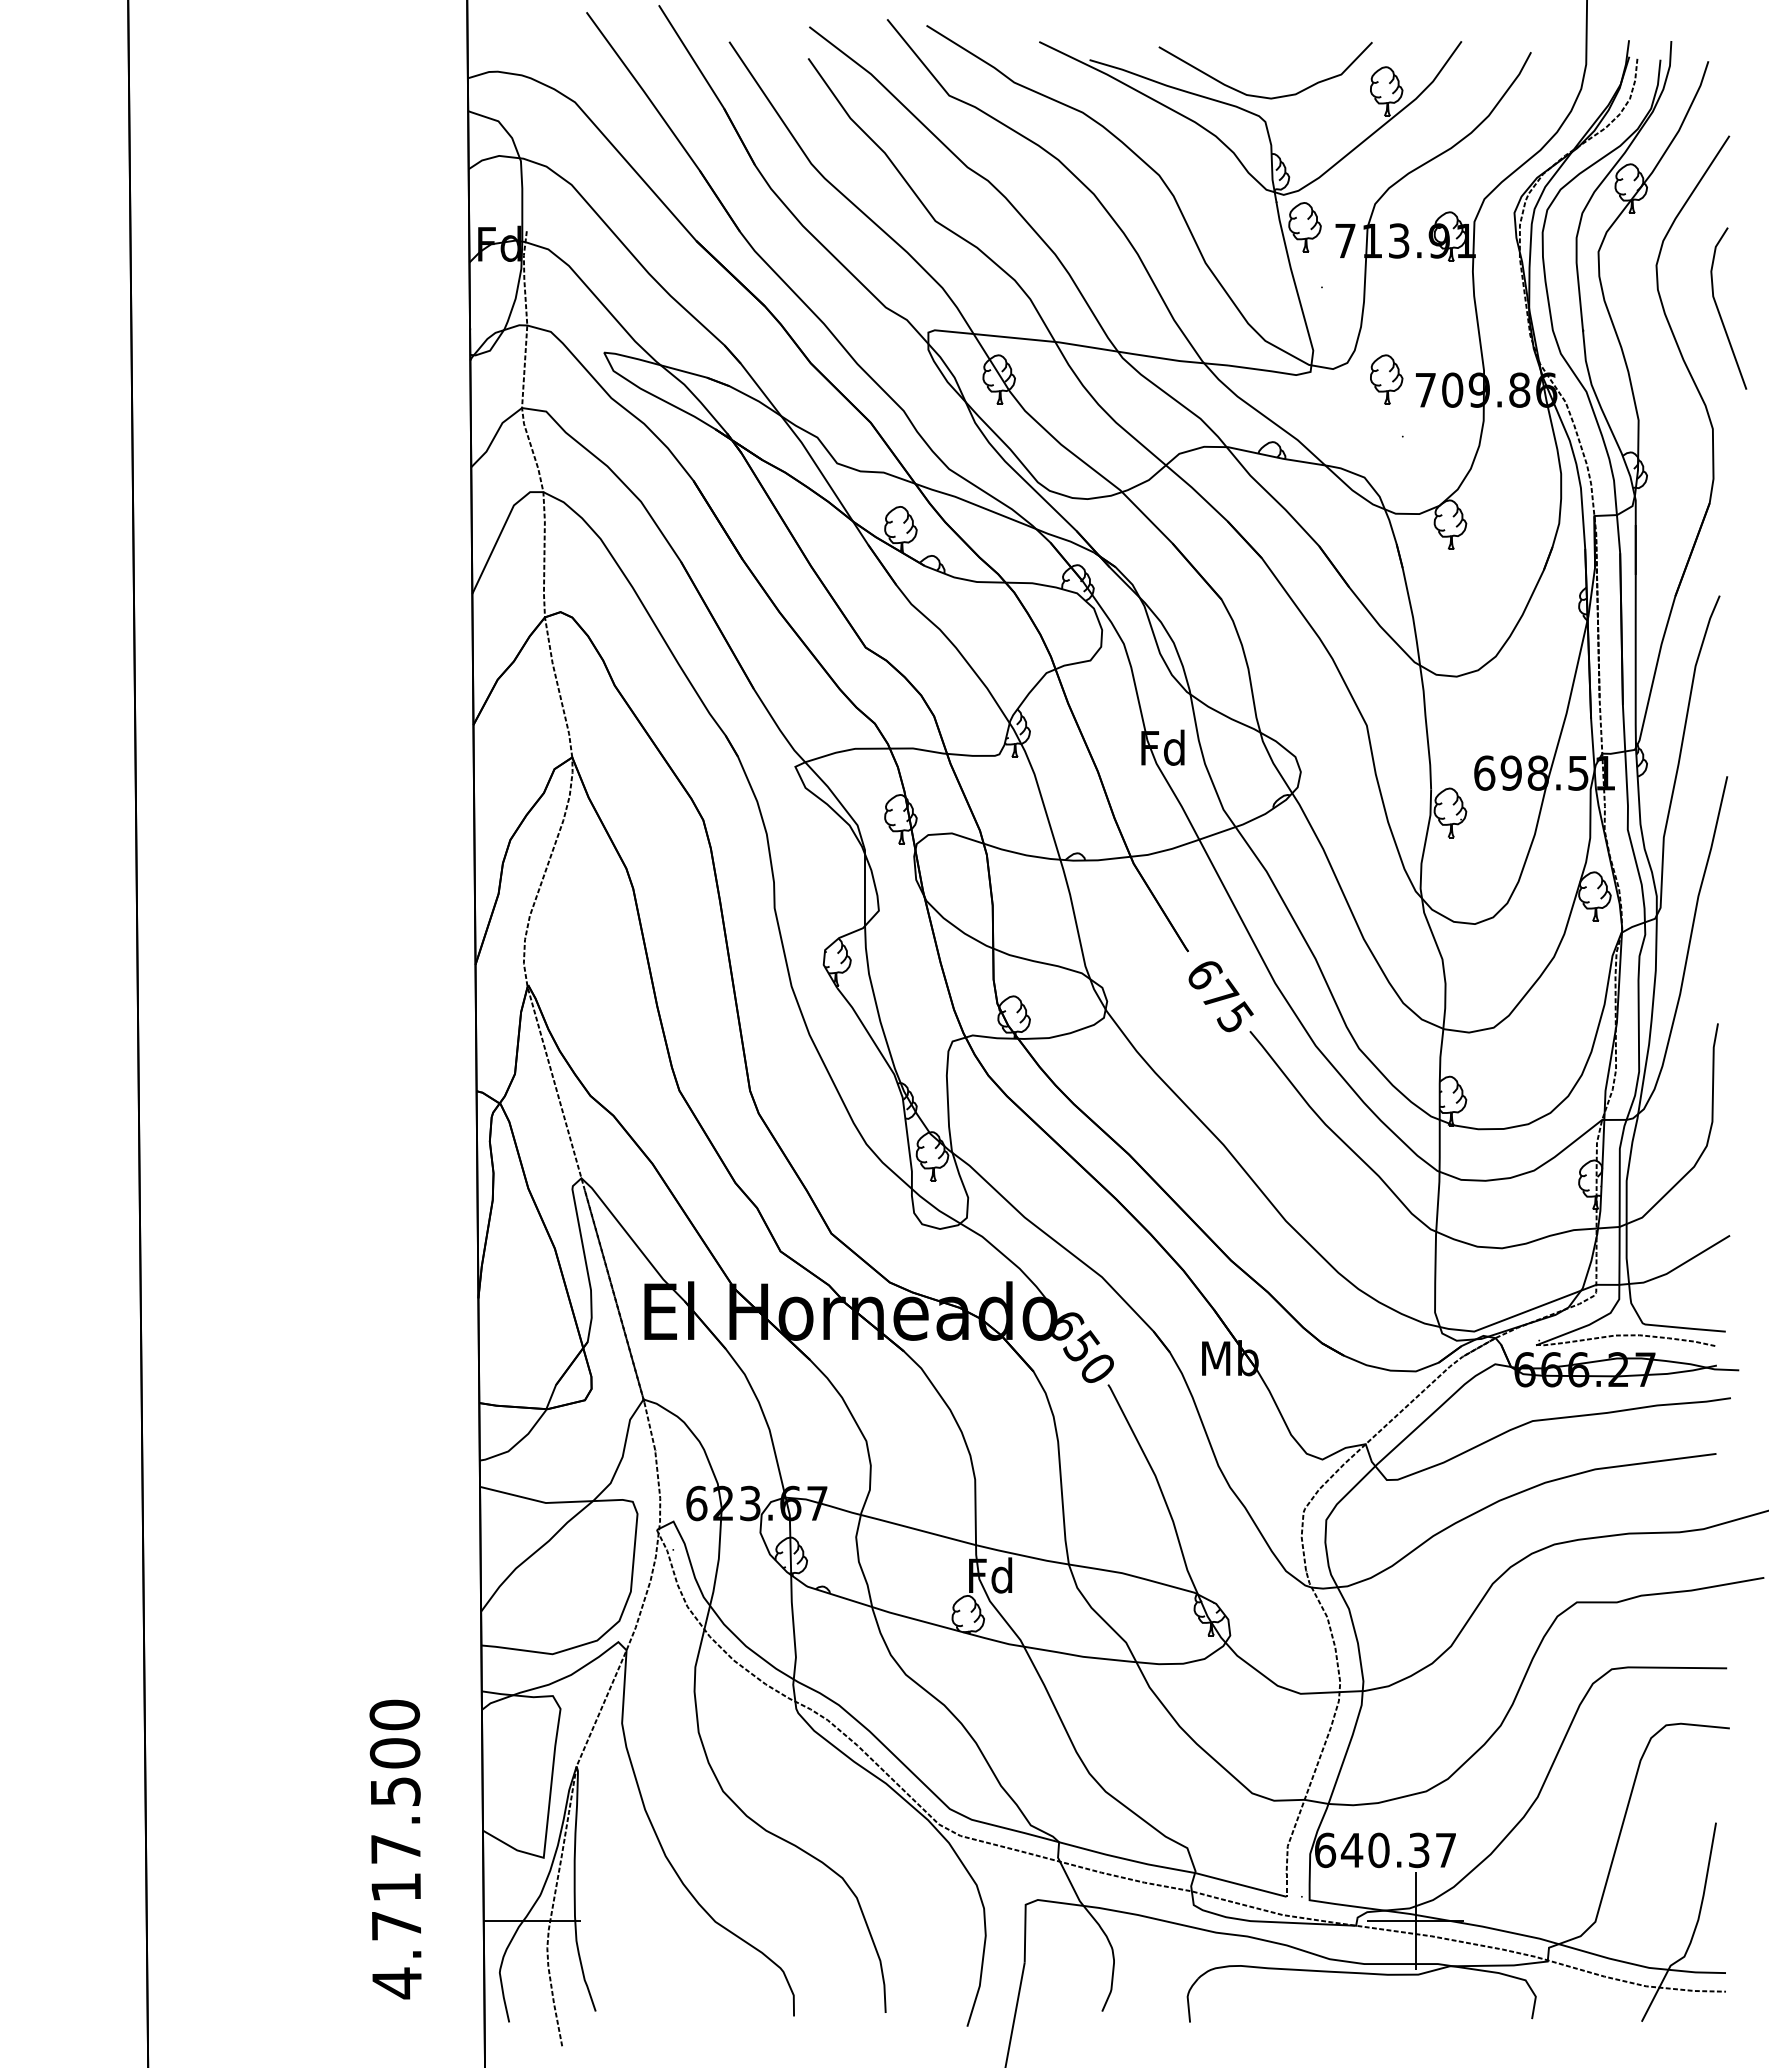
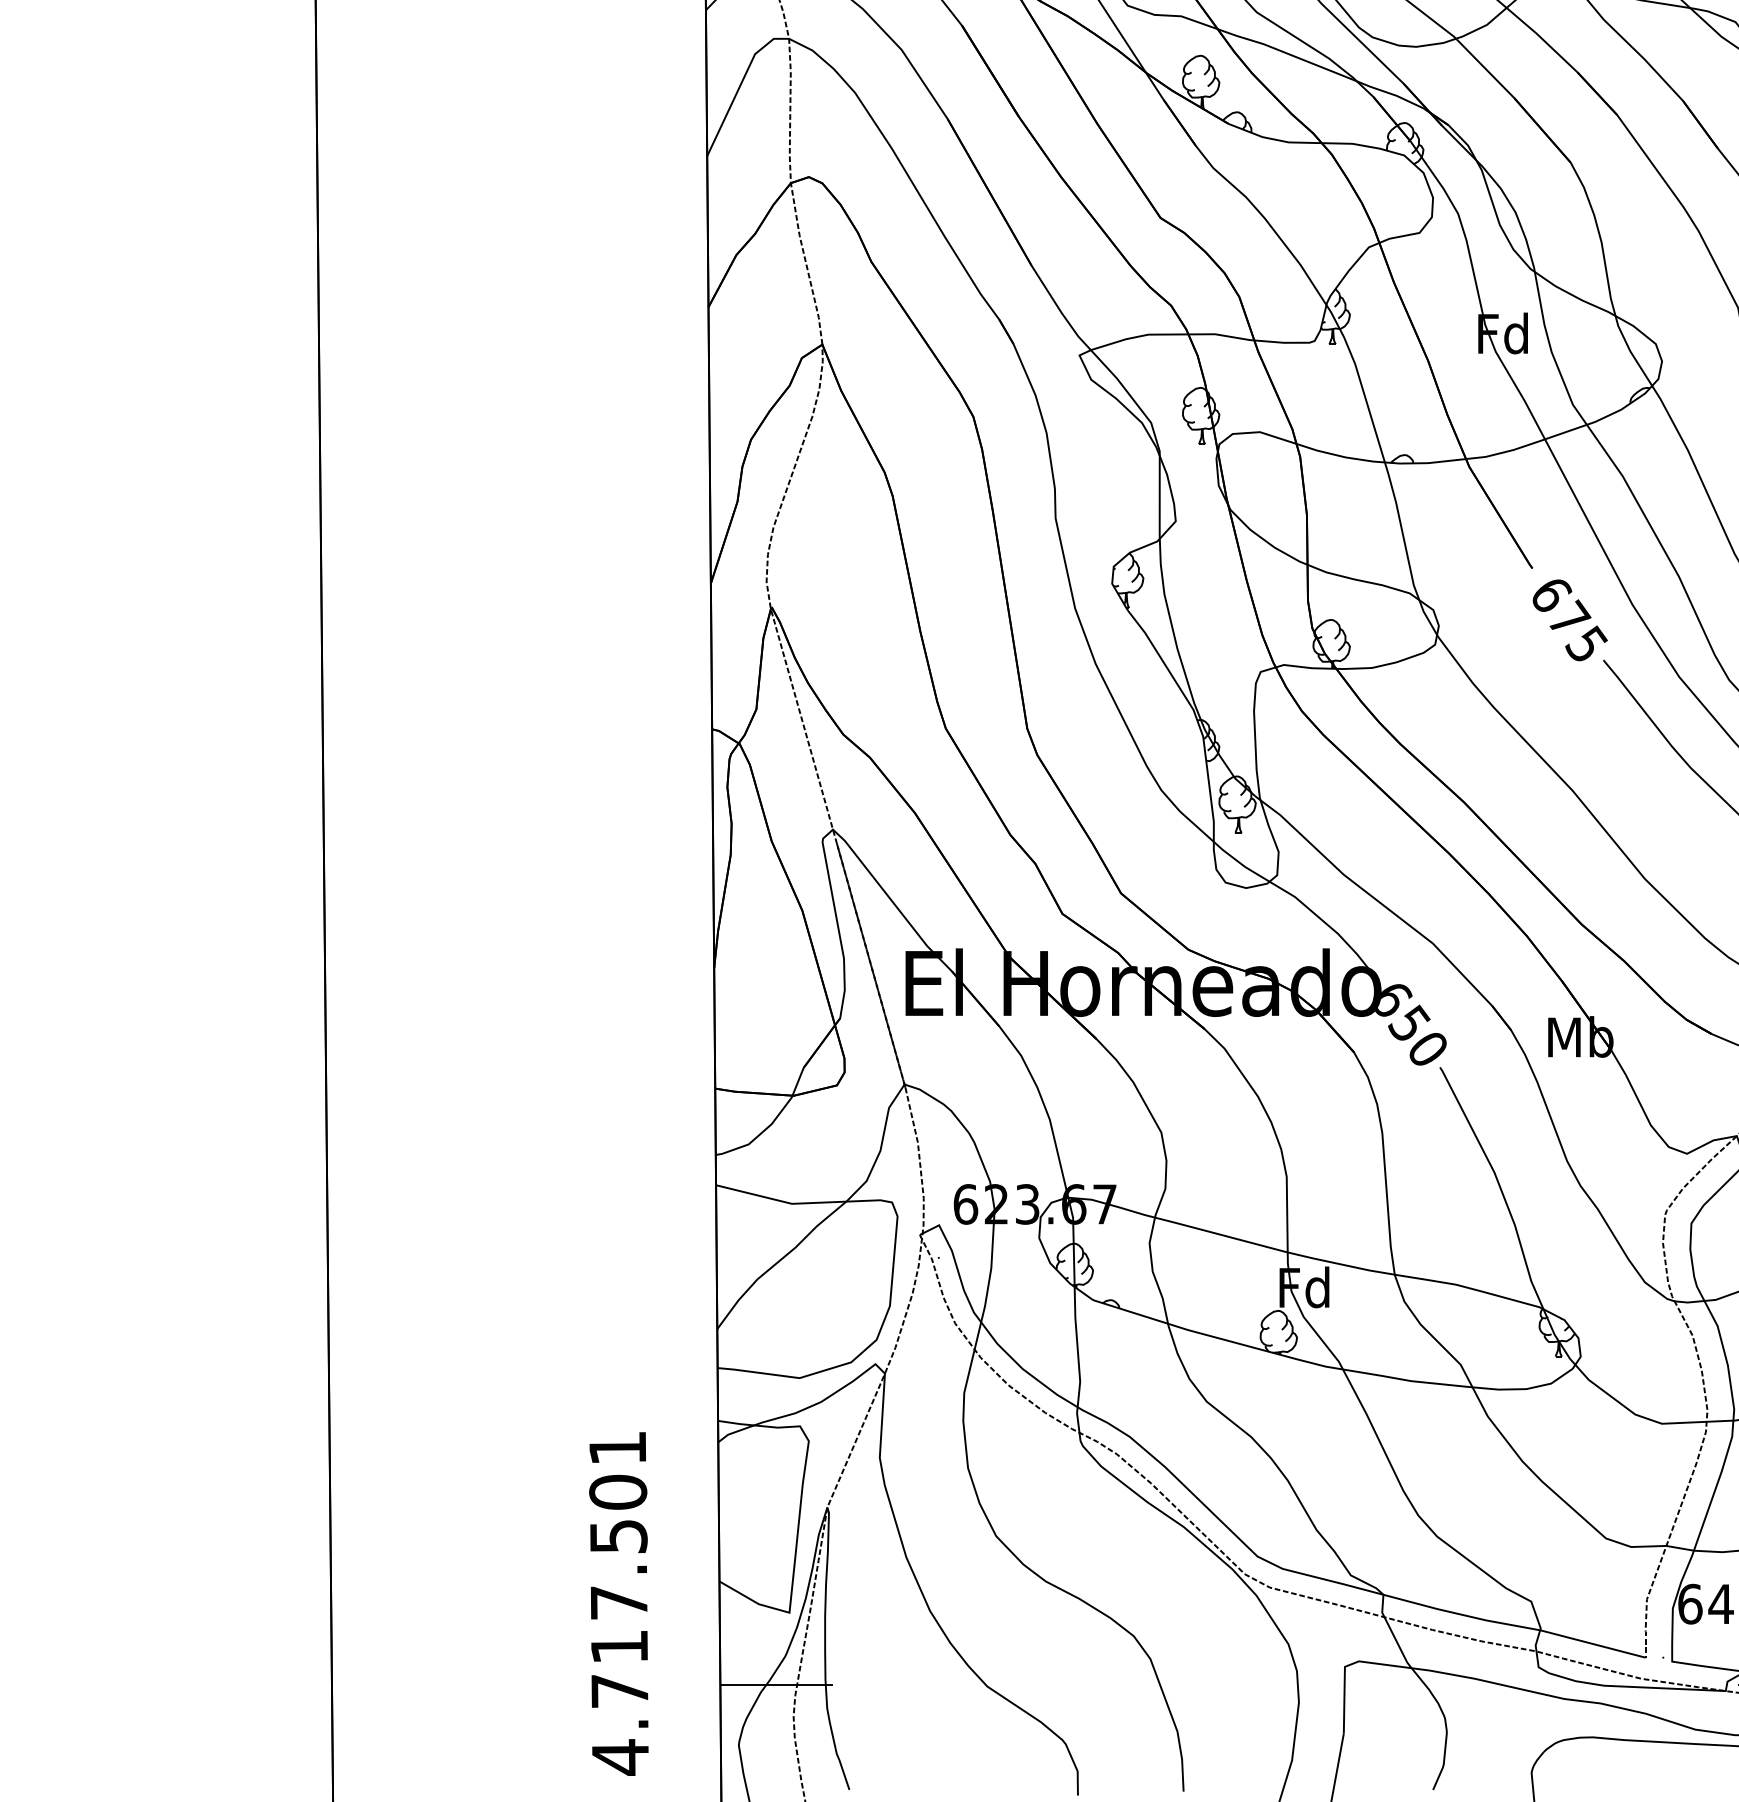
text: (394, 1714) -> (617, 1447), 4.717.500 -> 4.717.501

